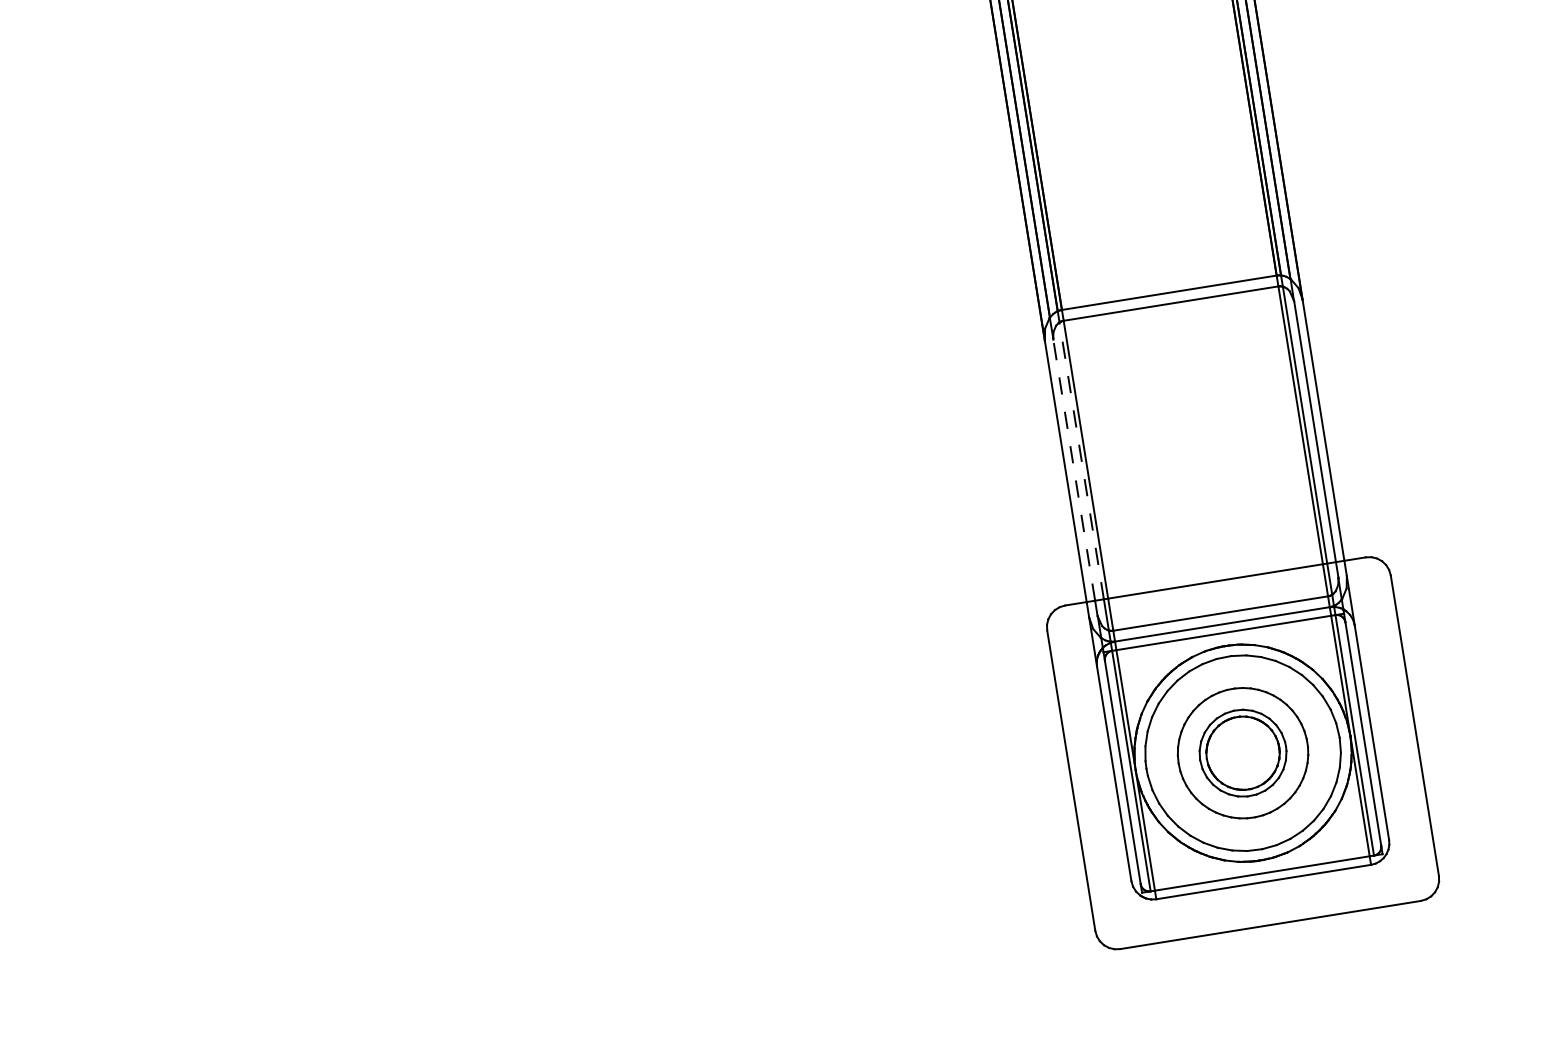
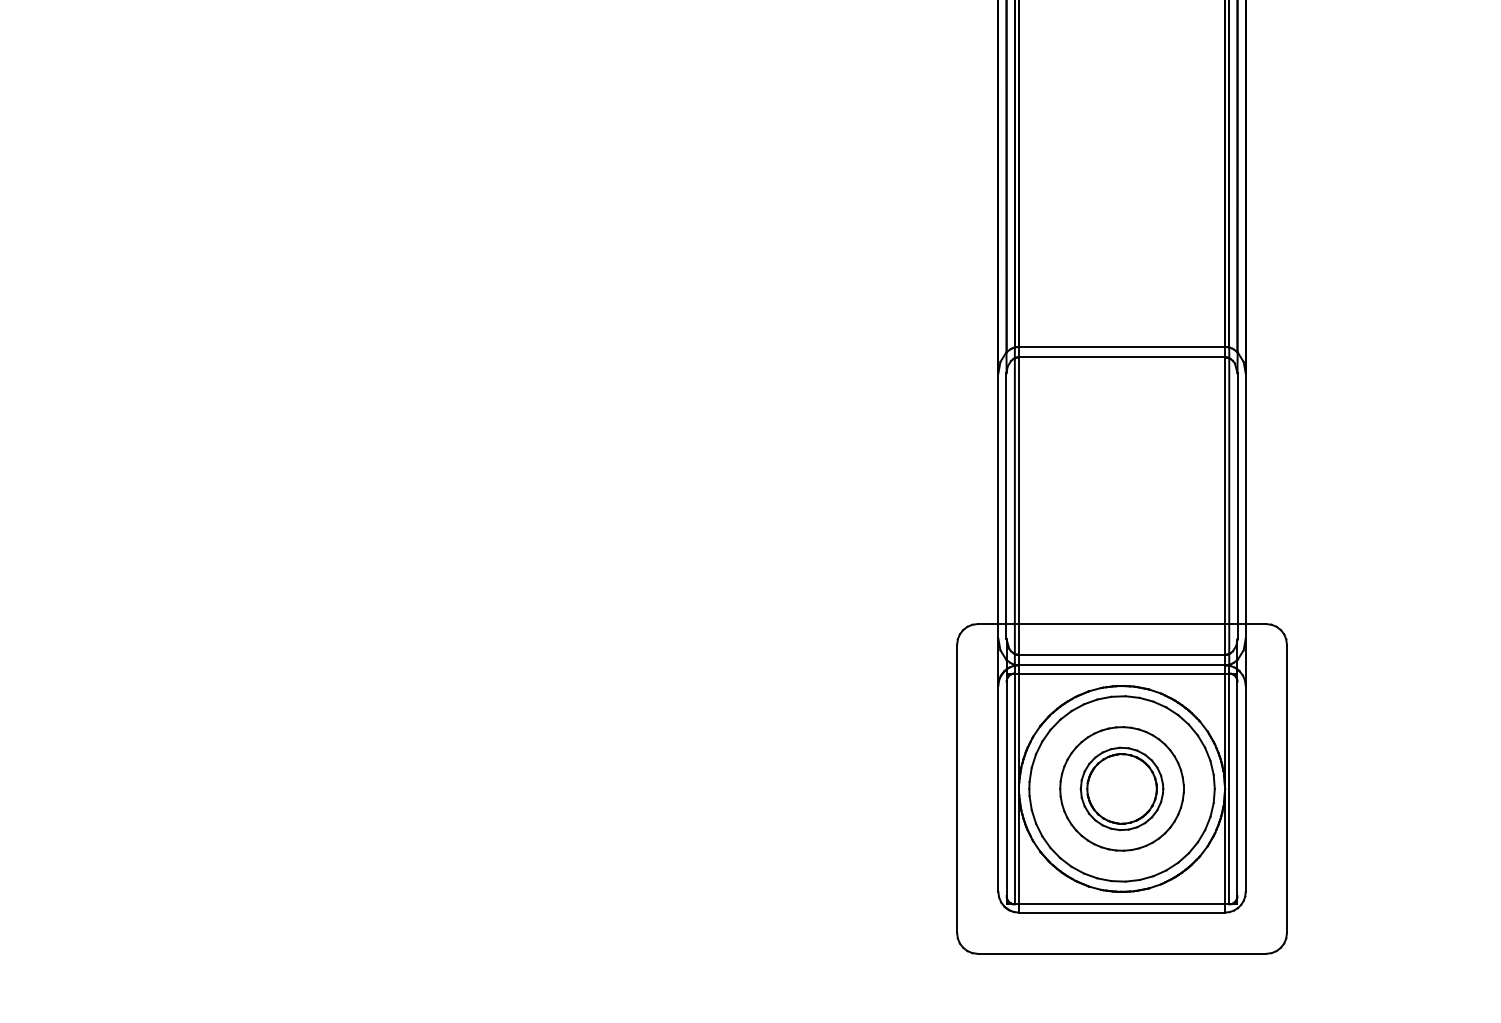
line: (1081, 461) -> (1014, 491), dashed -> solid
line: (1074, 469) -> (1006, 498), dashed -> solid

